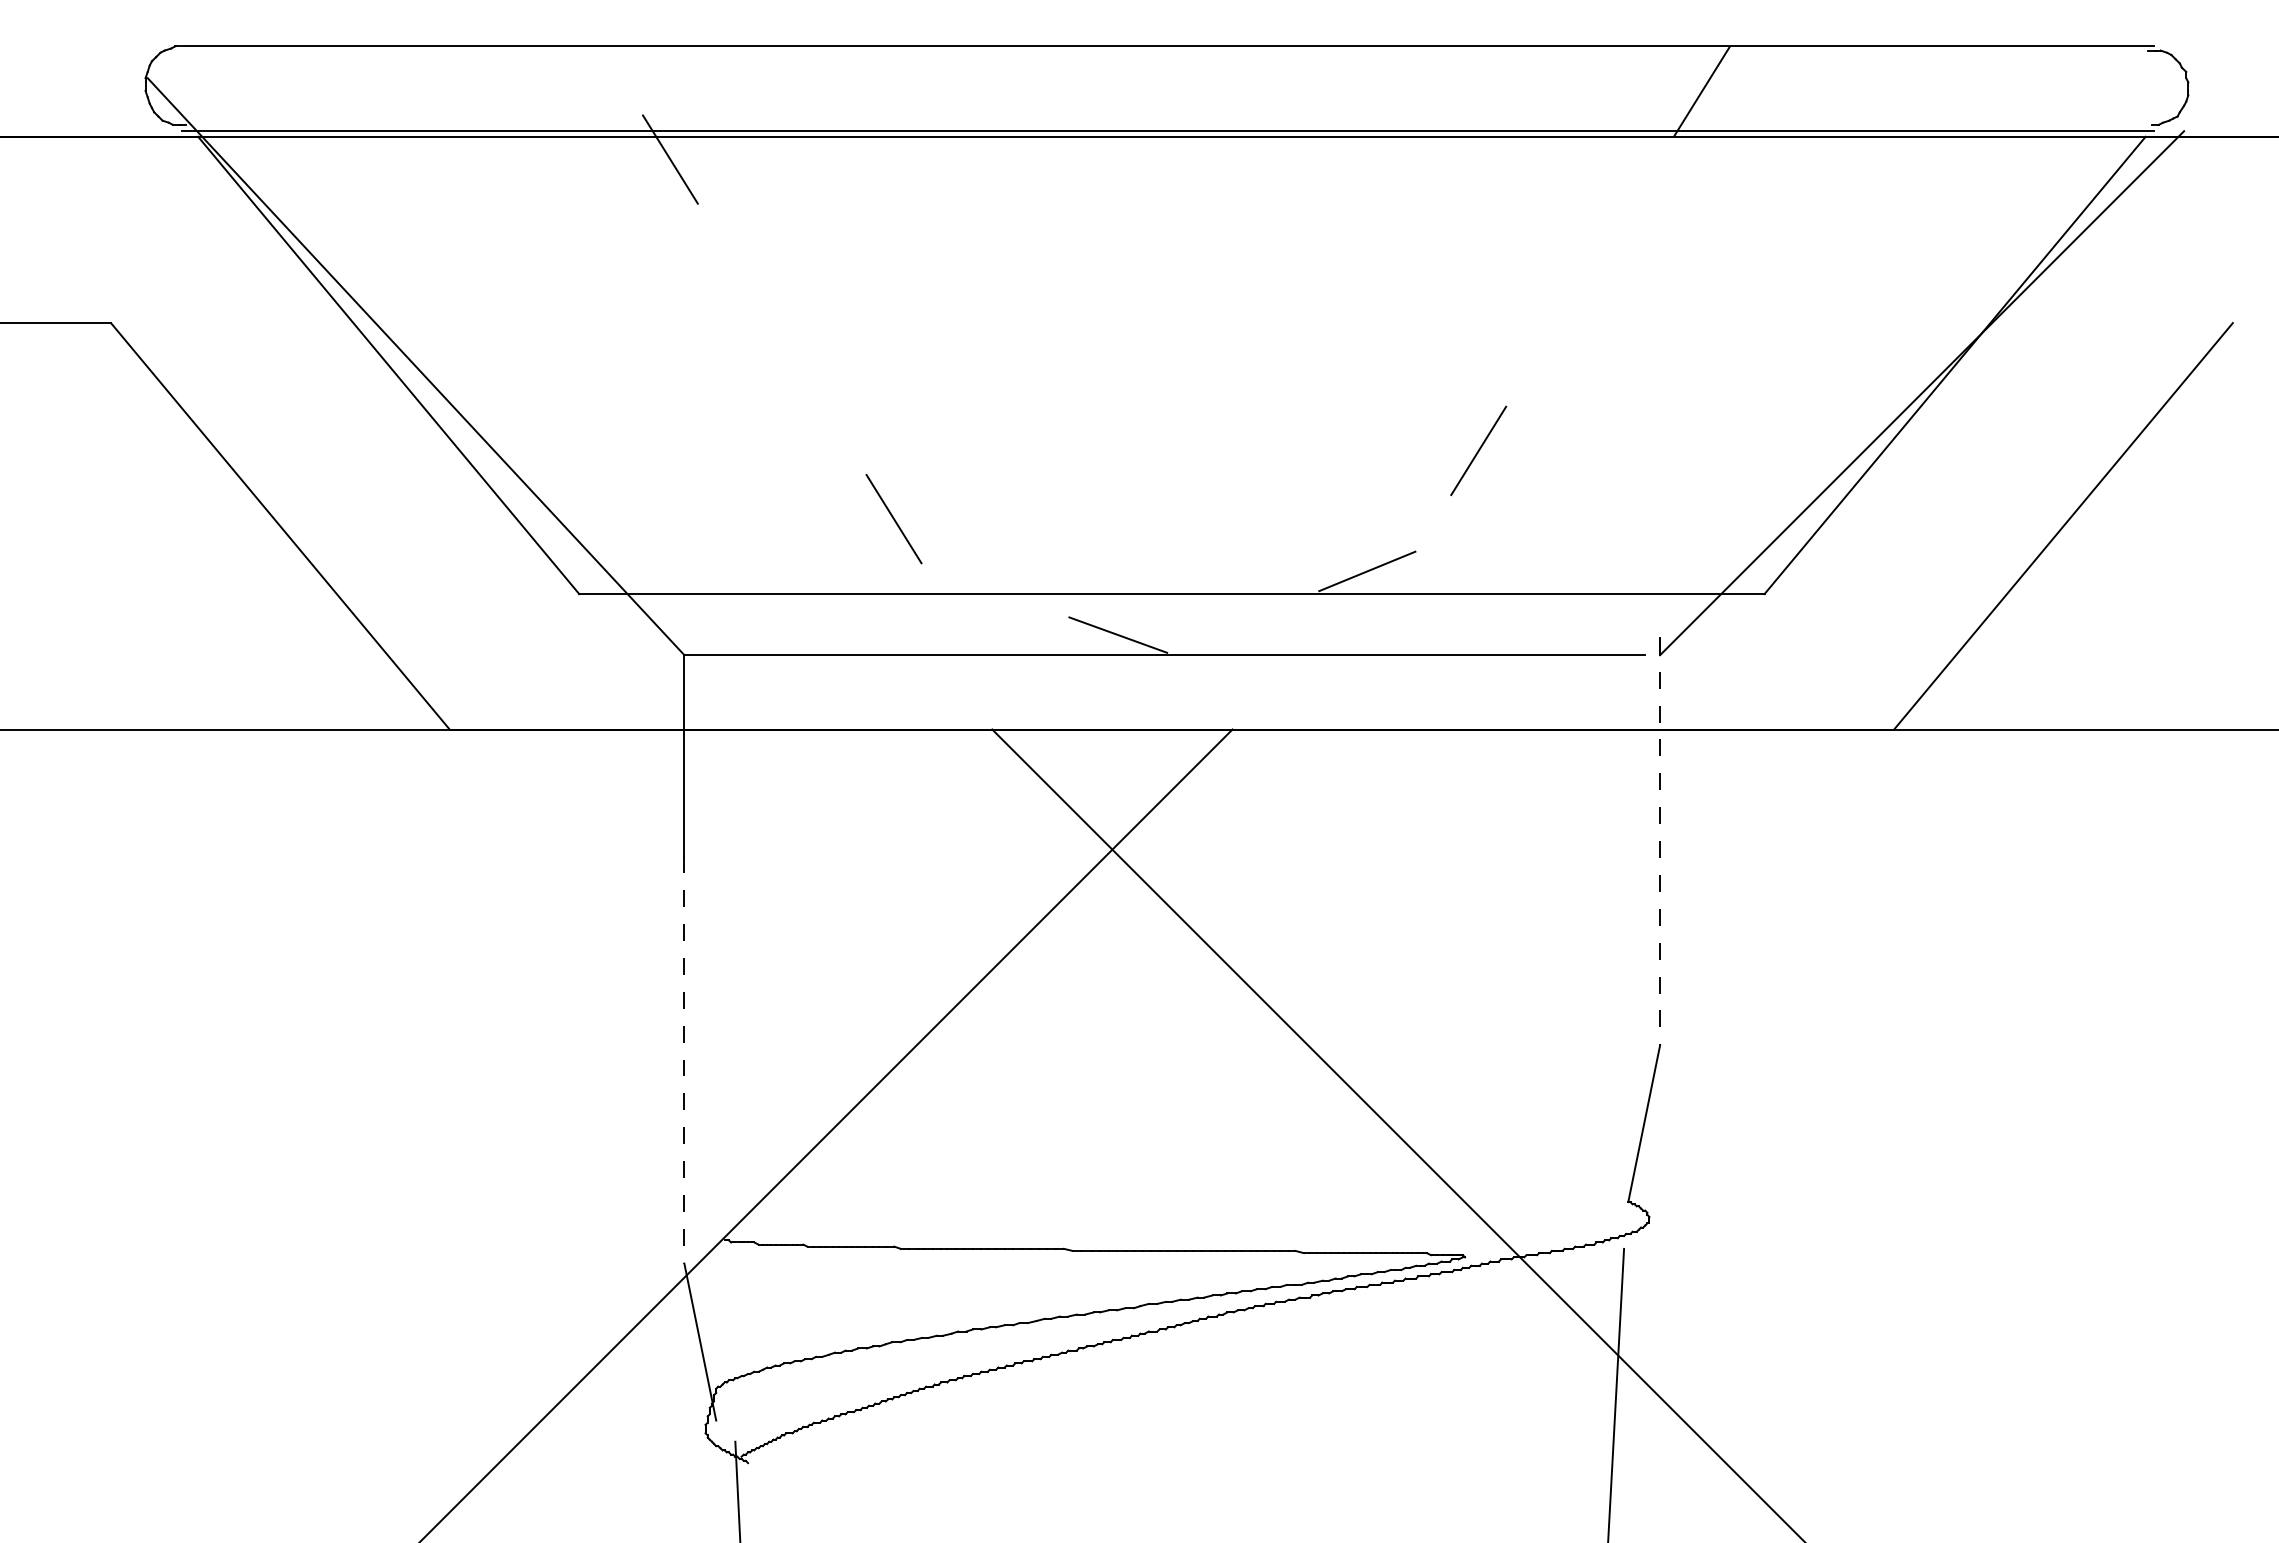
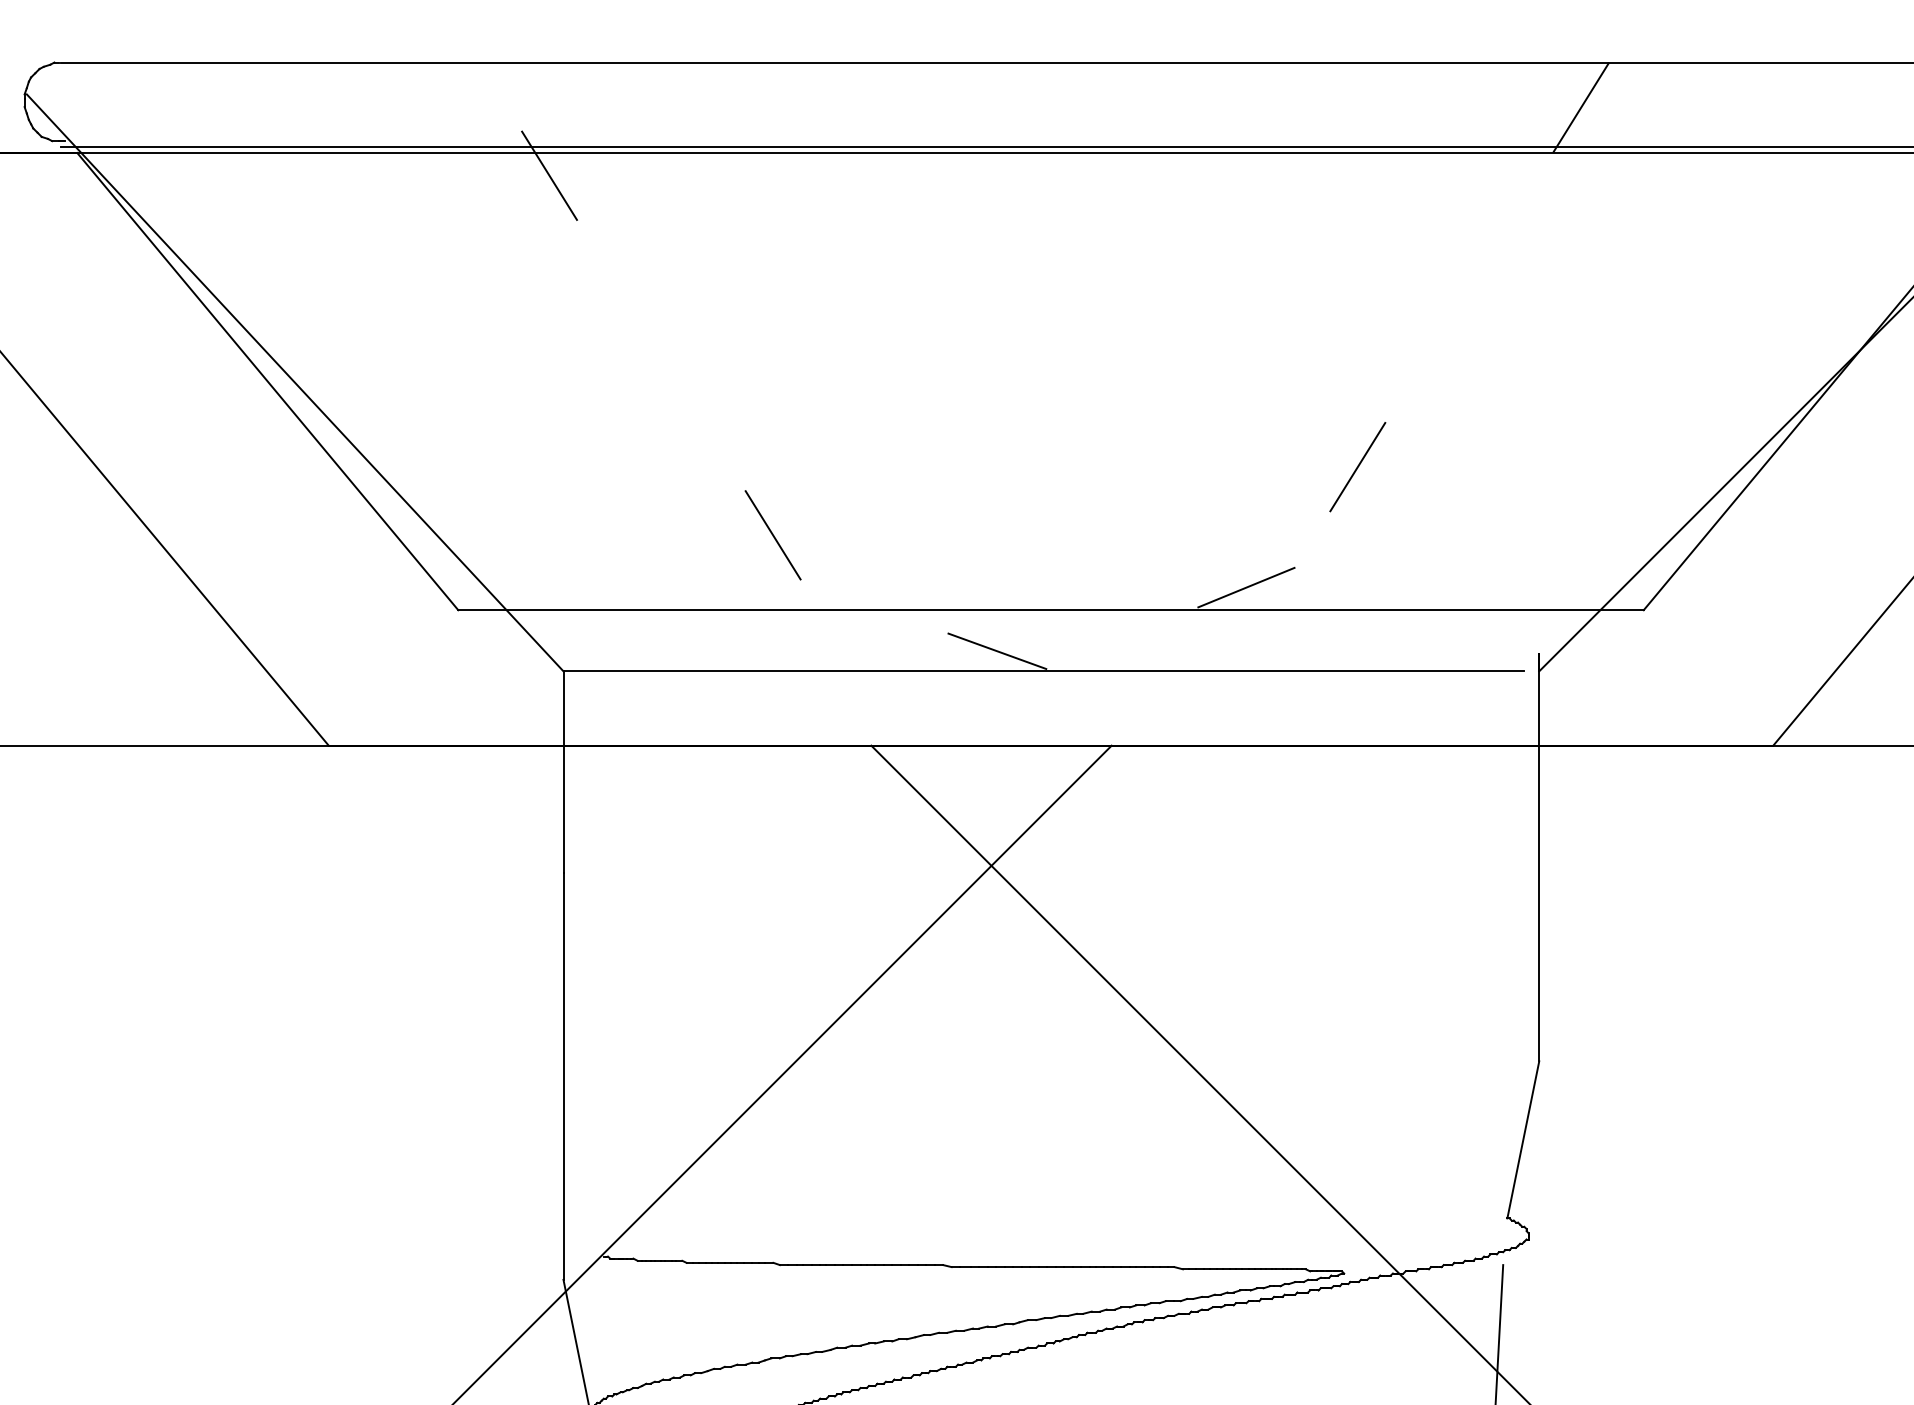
line: (1660, 841) -> (1539, 857), dashed -> solid
line: (684, 1059) -> (563, 1075), dashed -> solid

